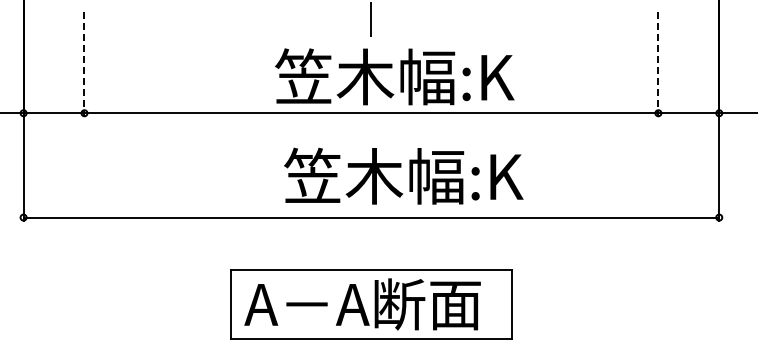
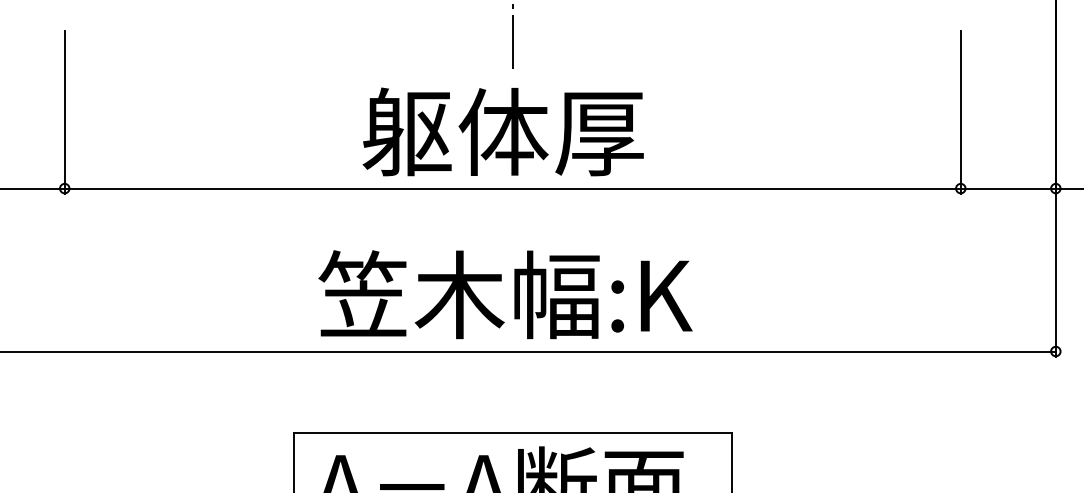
line: (84, 65) -> (64, 114), dashed -> solid
line: (658, 65) -> (960, 114), dashed -> solid
text: (394, 76) -> (548, 131), 笠木幅:K -> 躯体厚
text: (403, 175) -> (505, 293), moved

